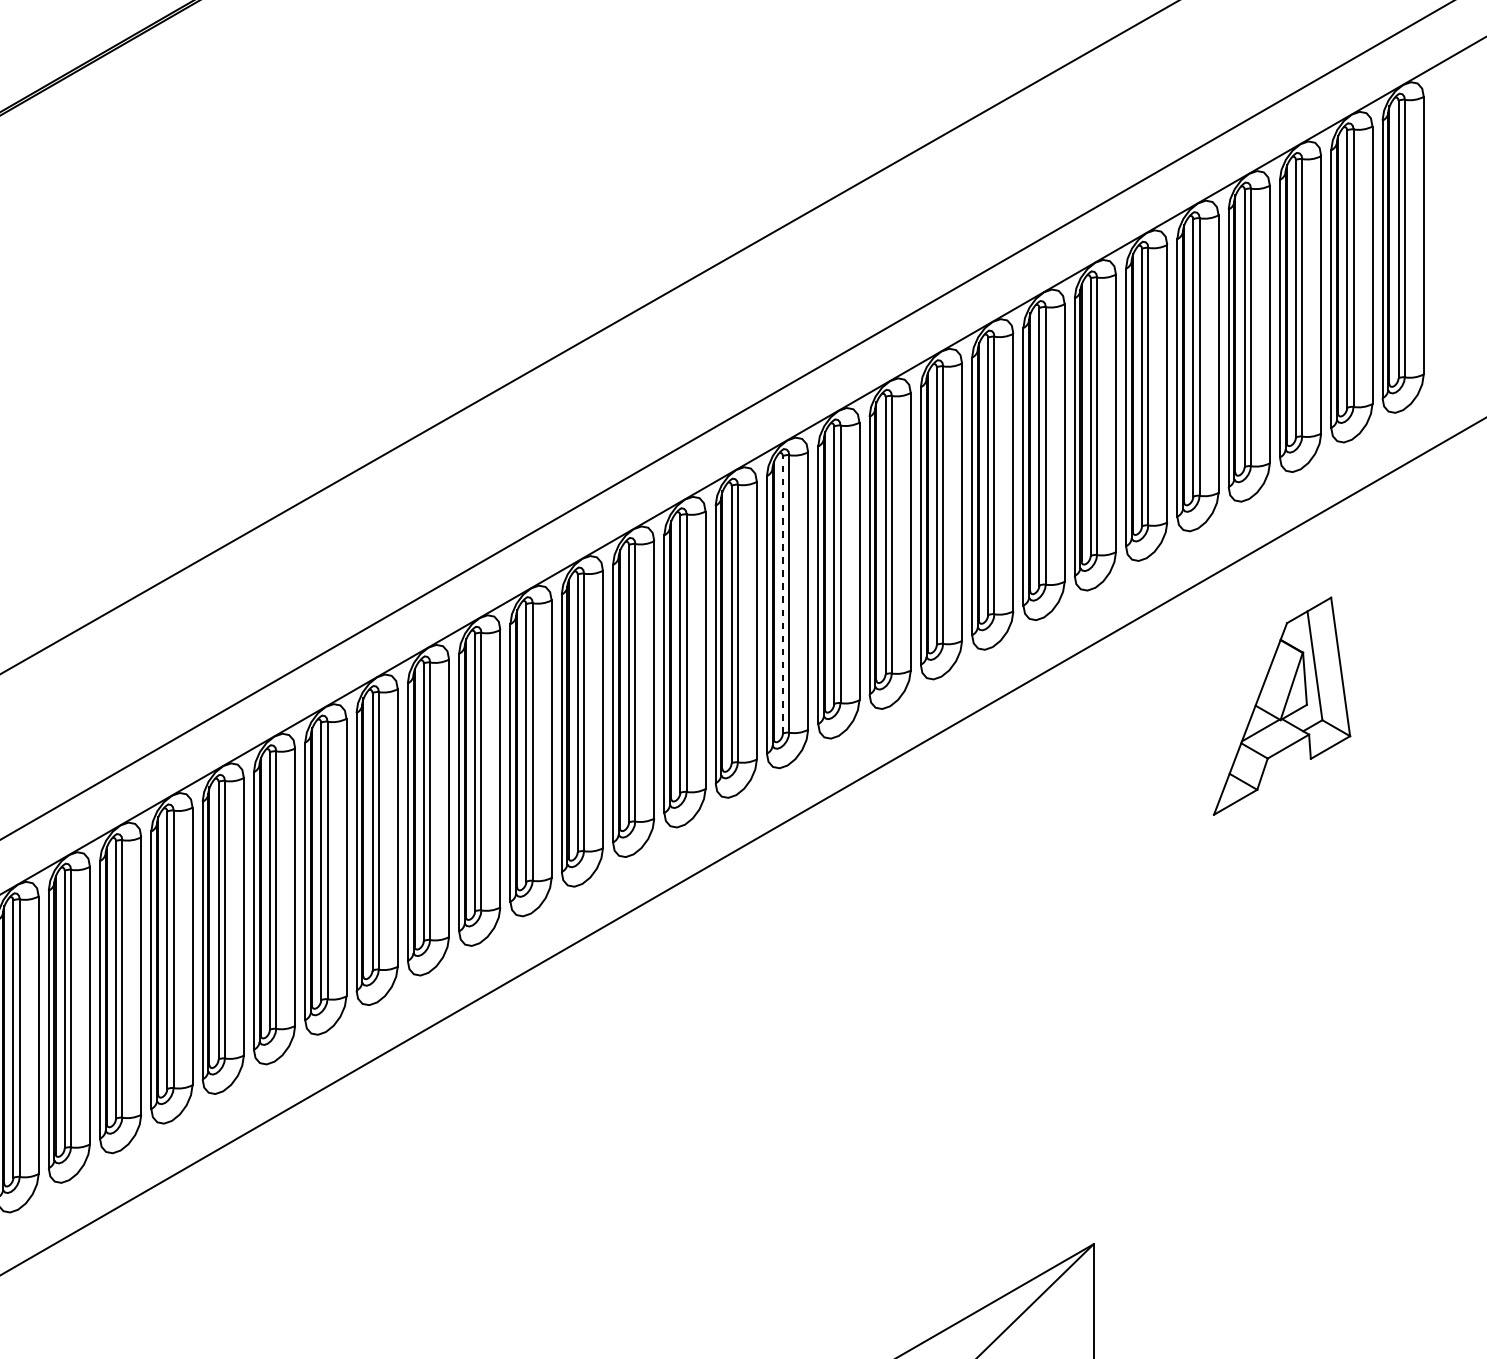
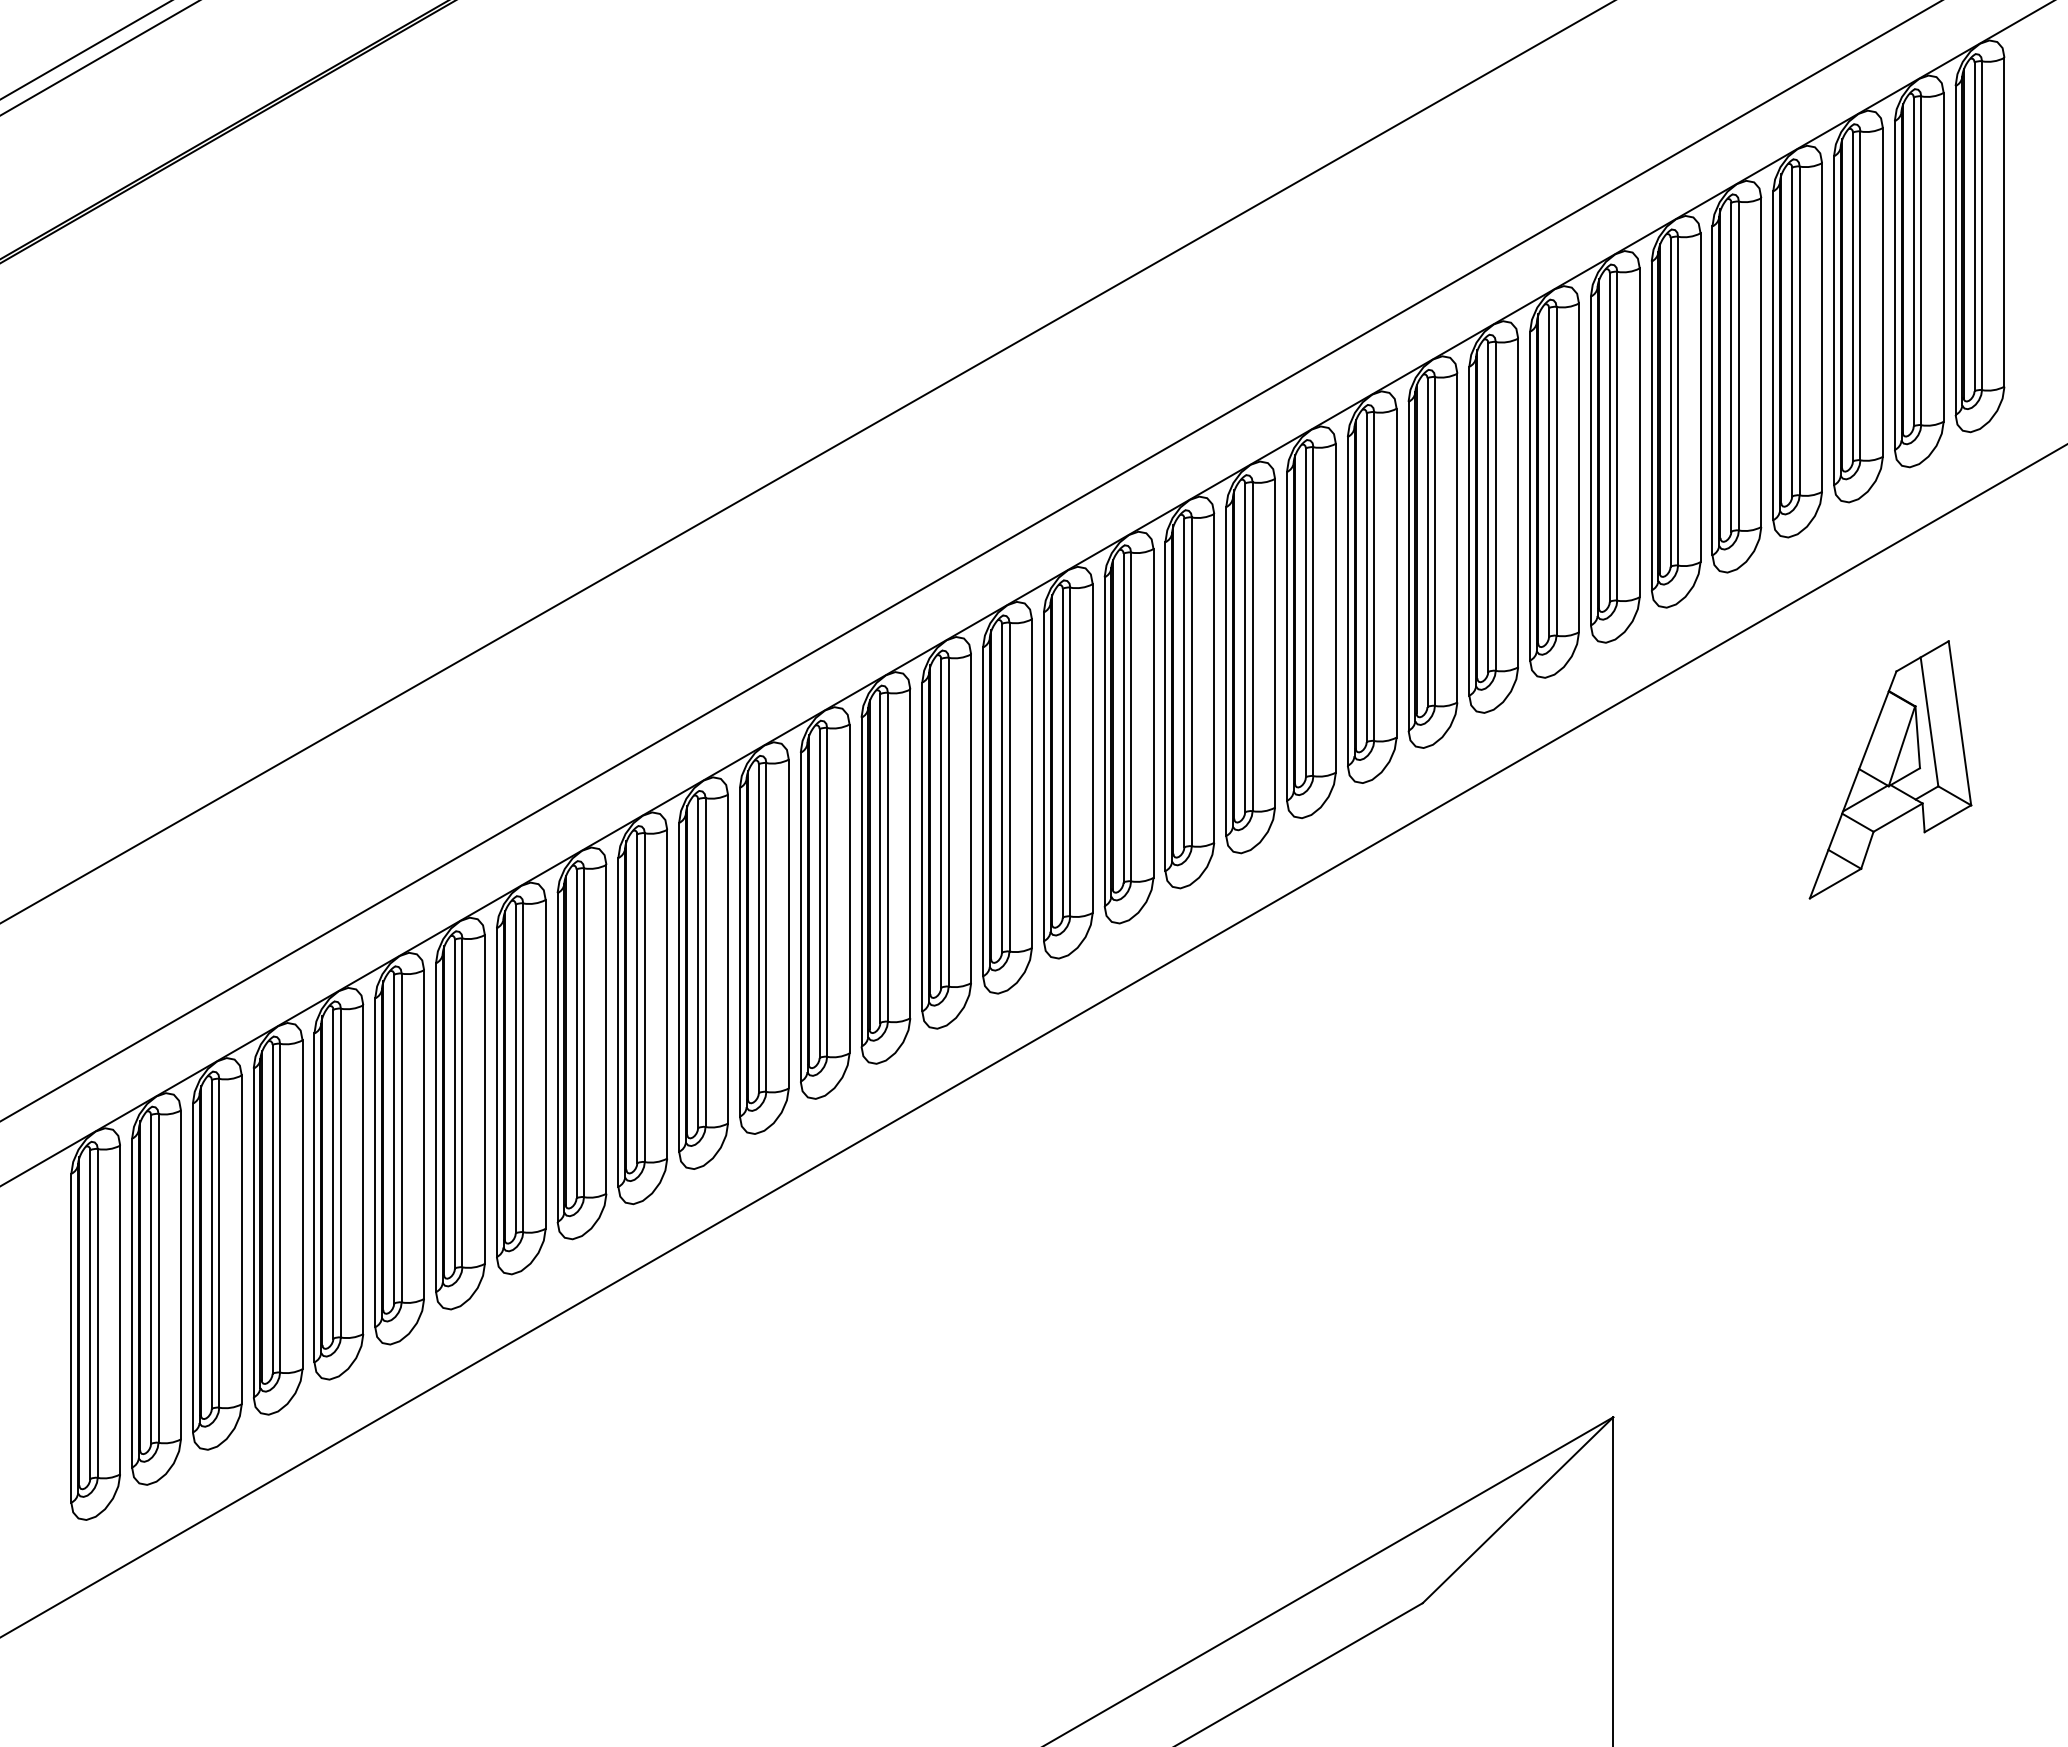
line: (783, 594) -> (1245, 647), dashed -> solid
part: (1282, 705) -> (1890, 769), moved

